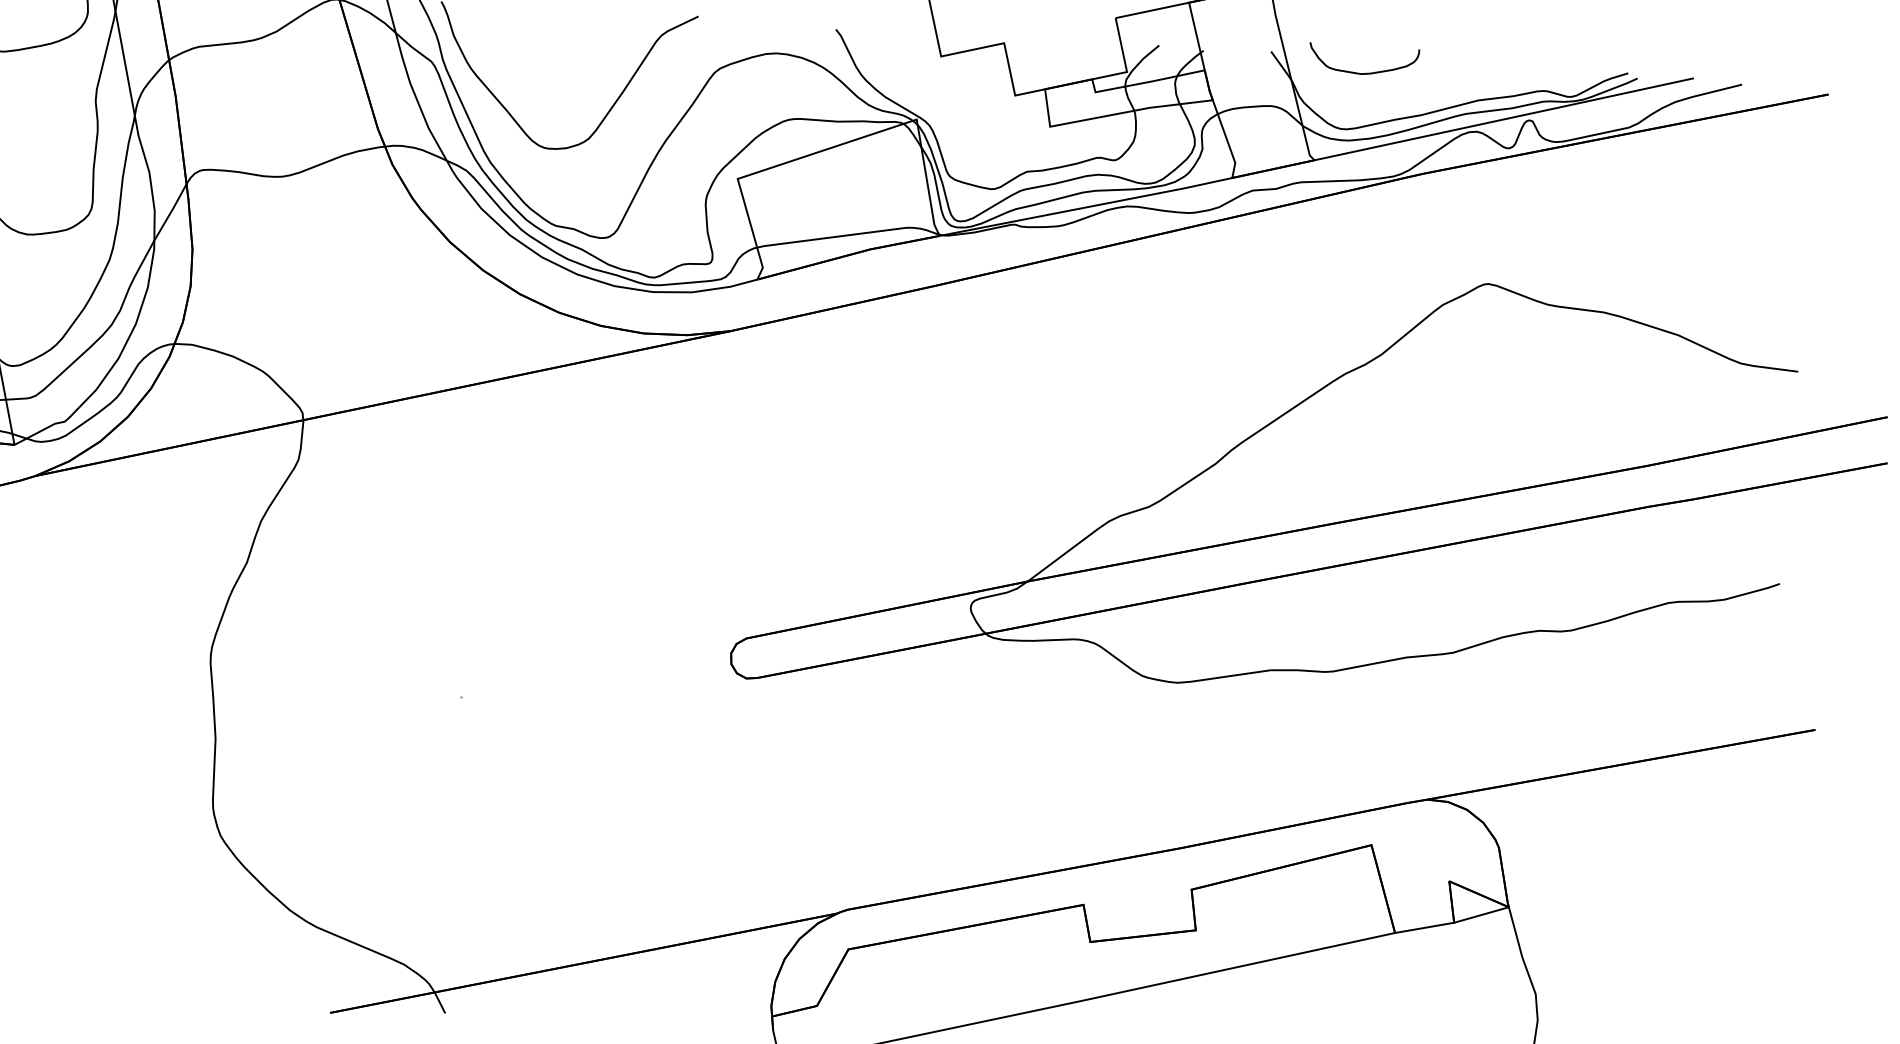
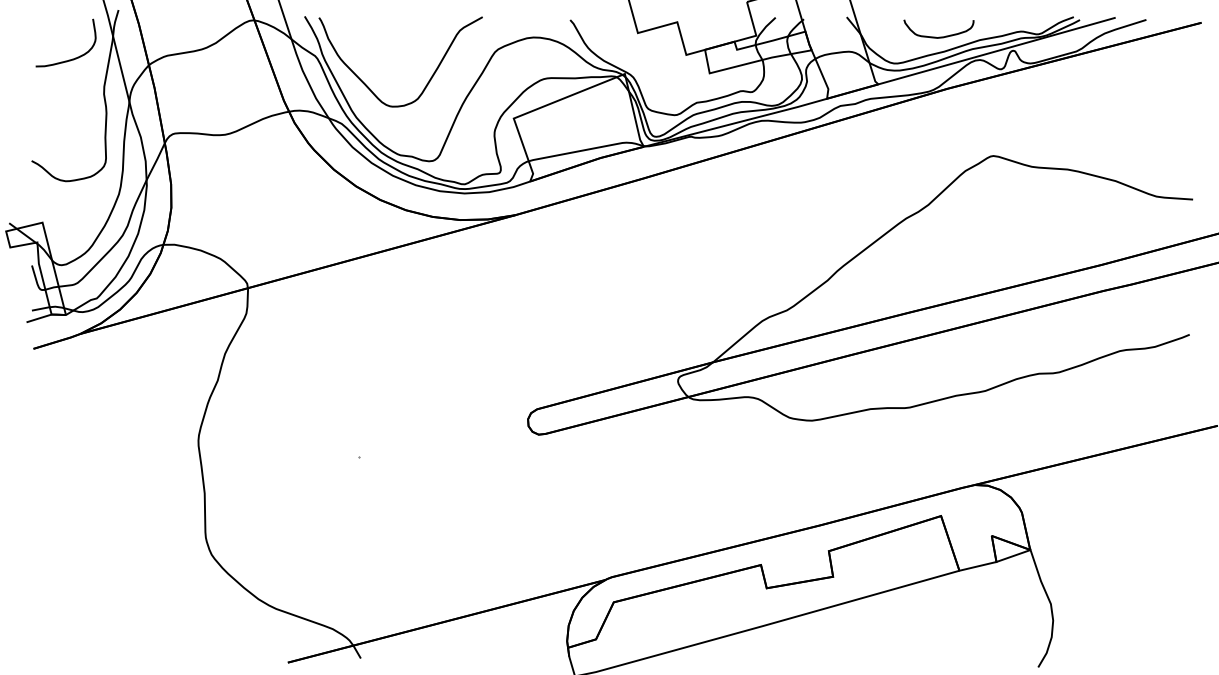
curve: (1364, 71) -> (939, 36), moved

